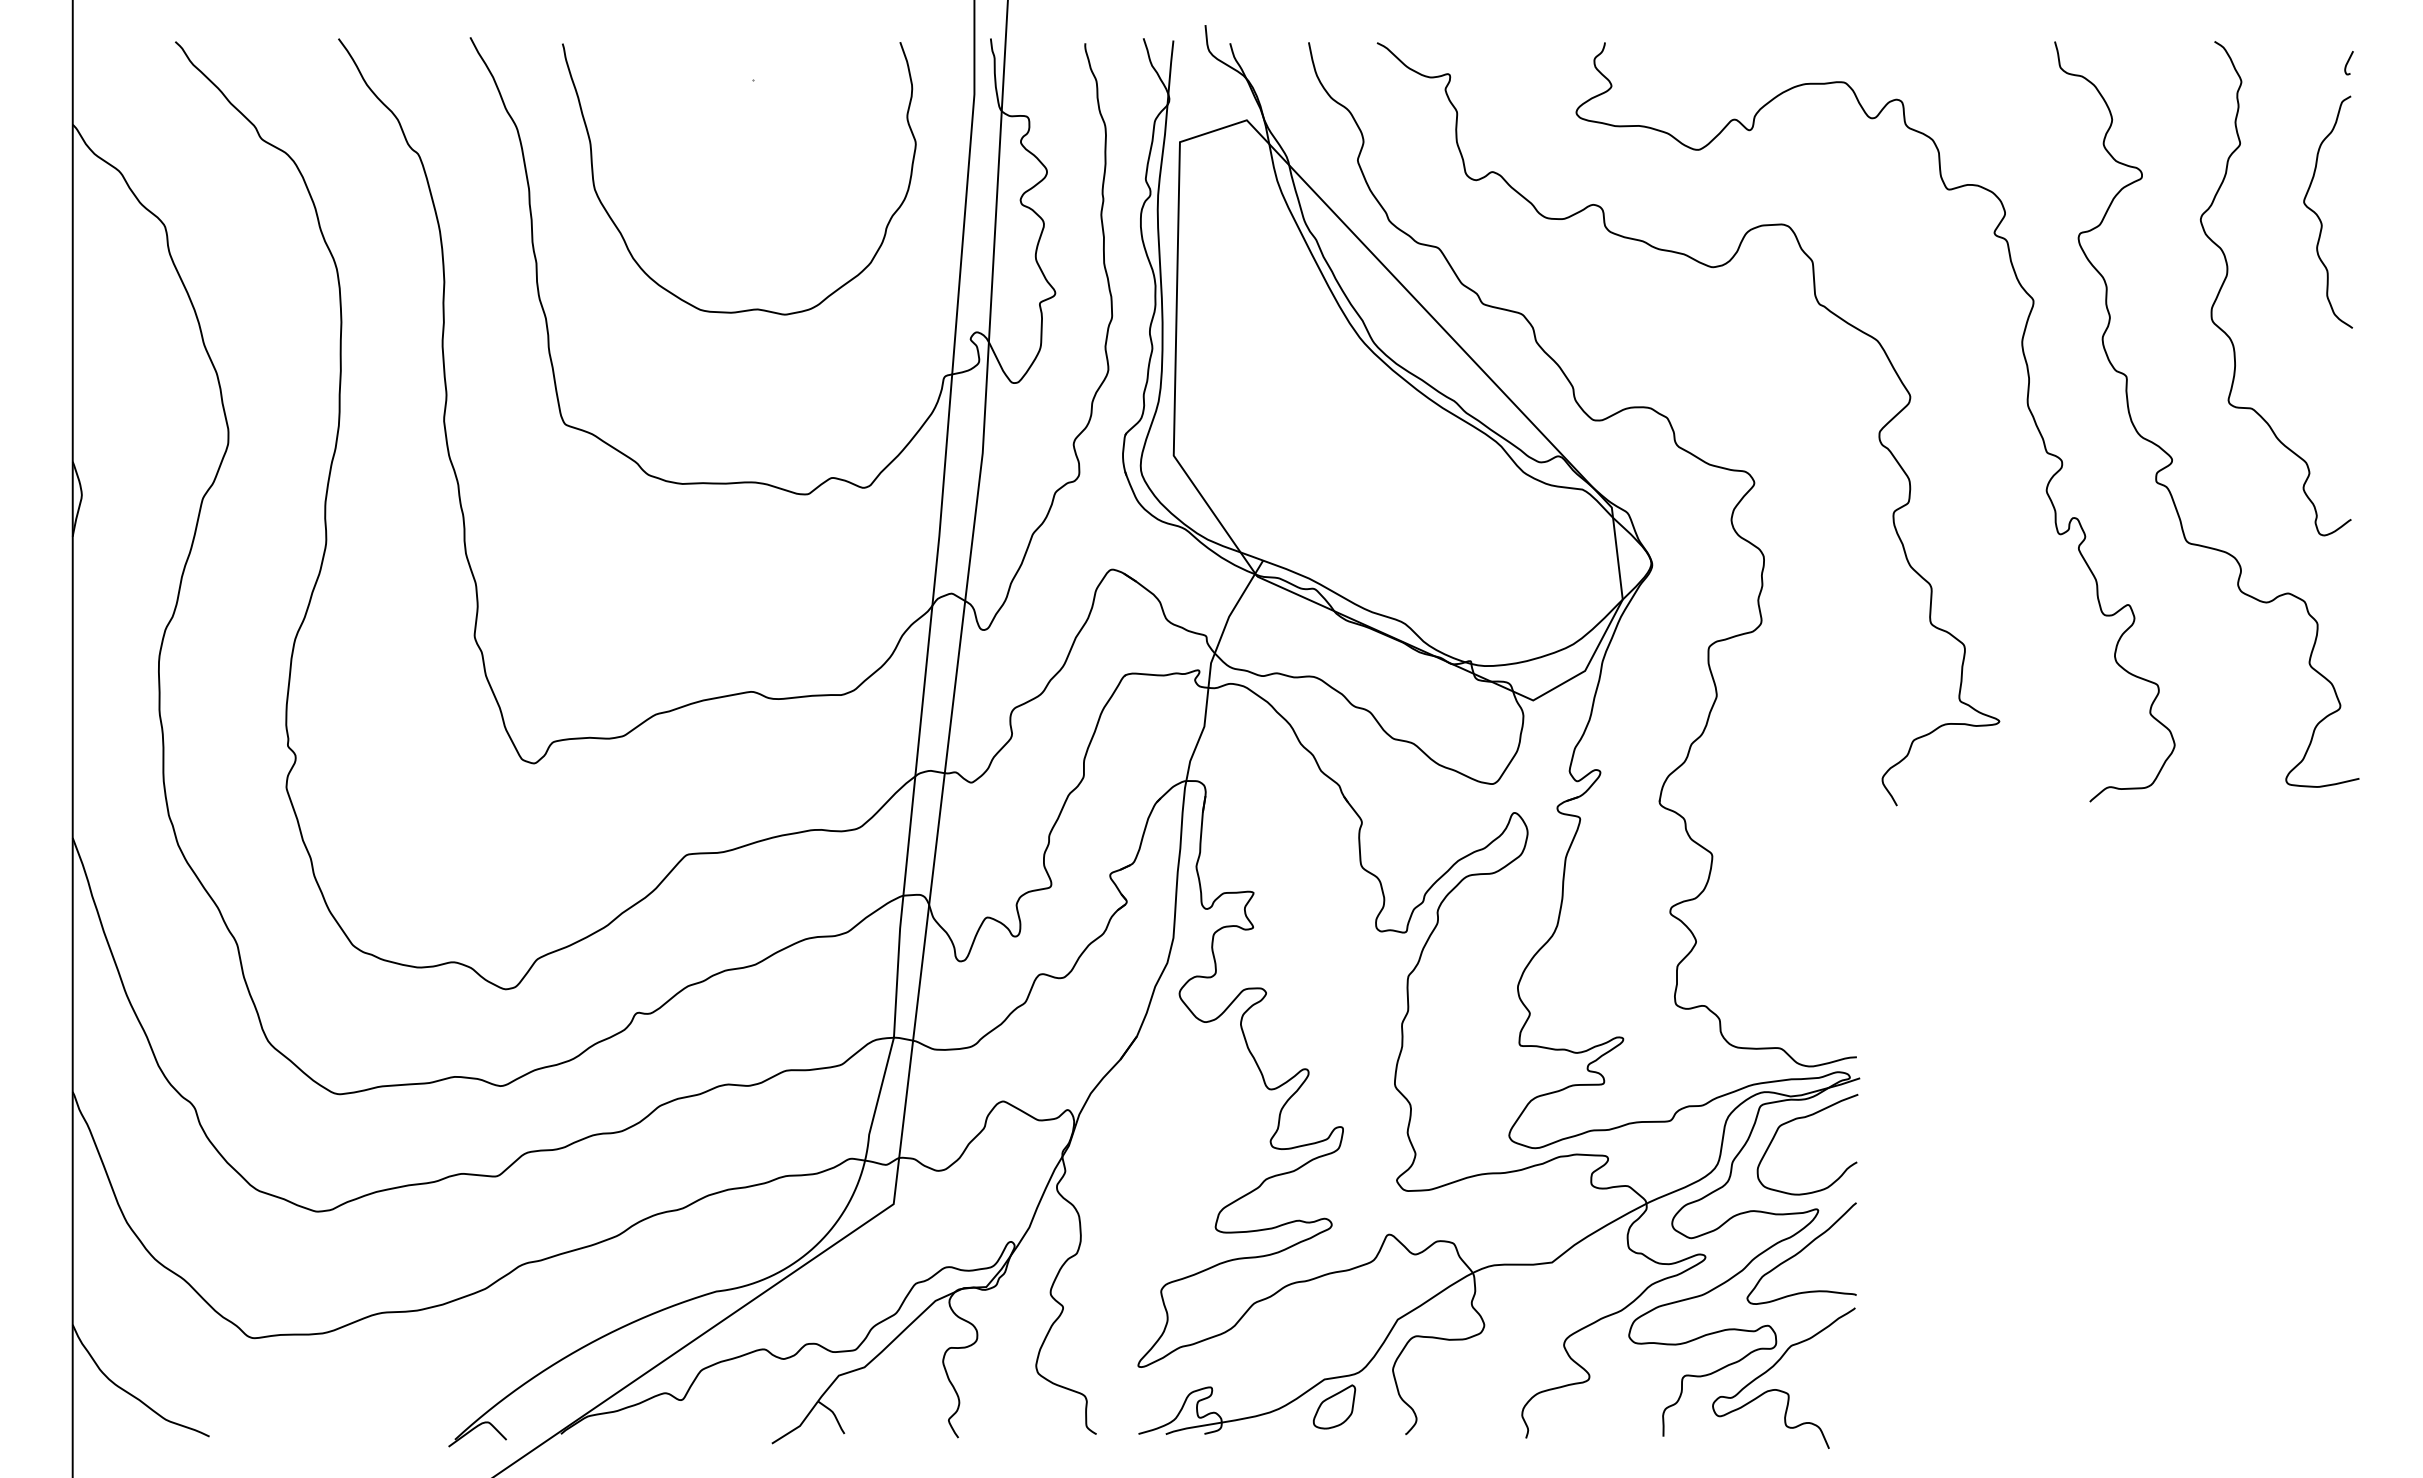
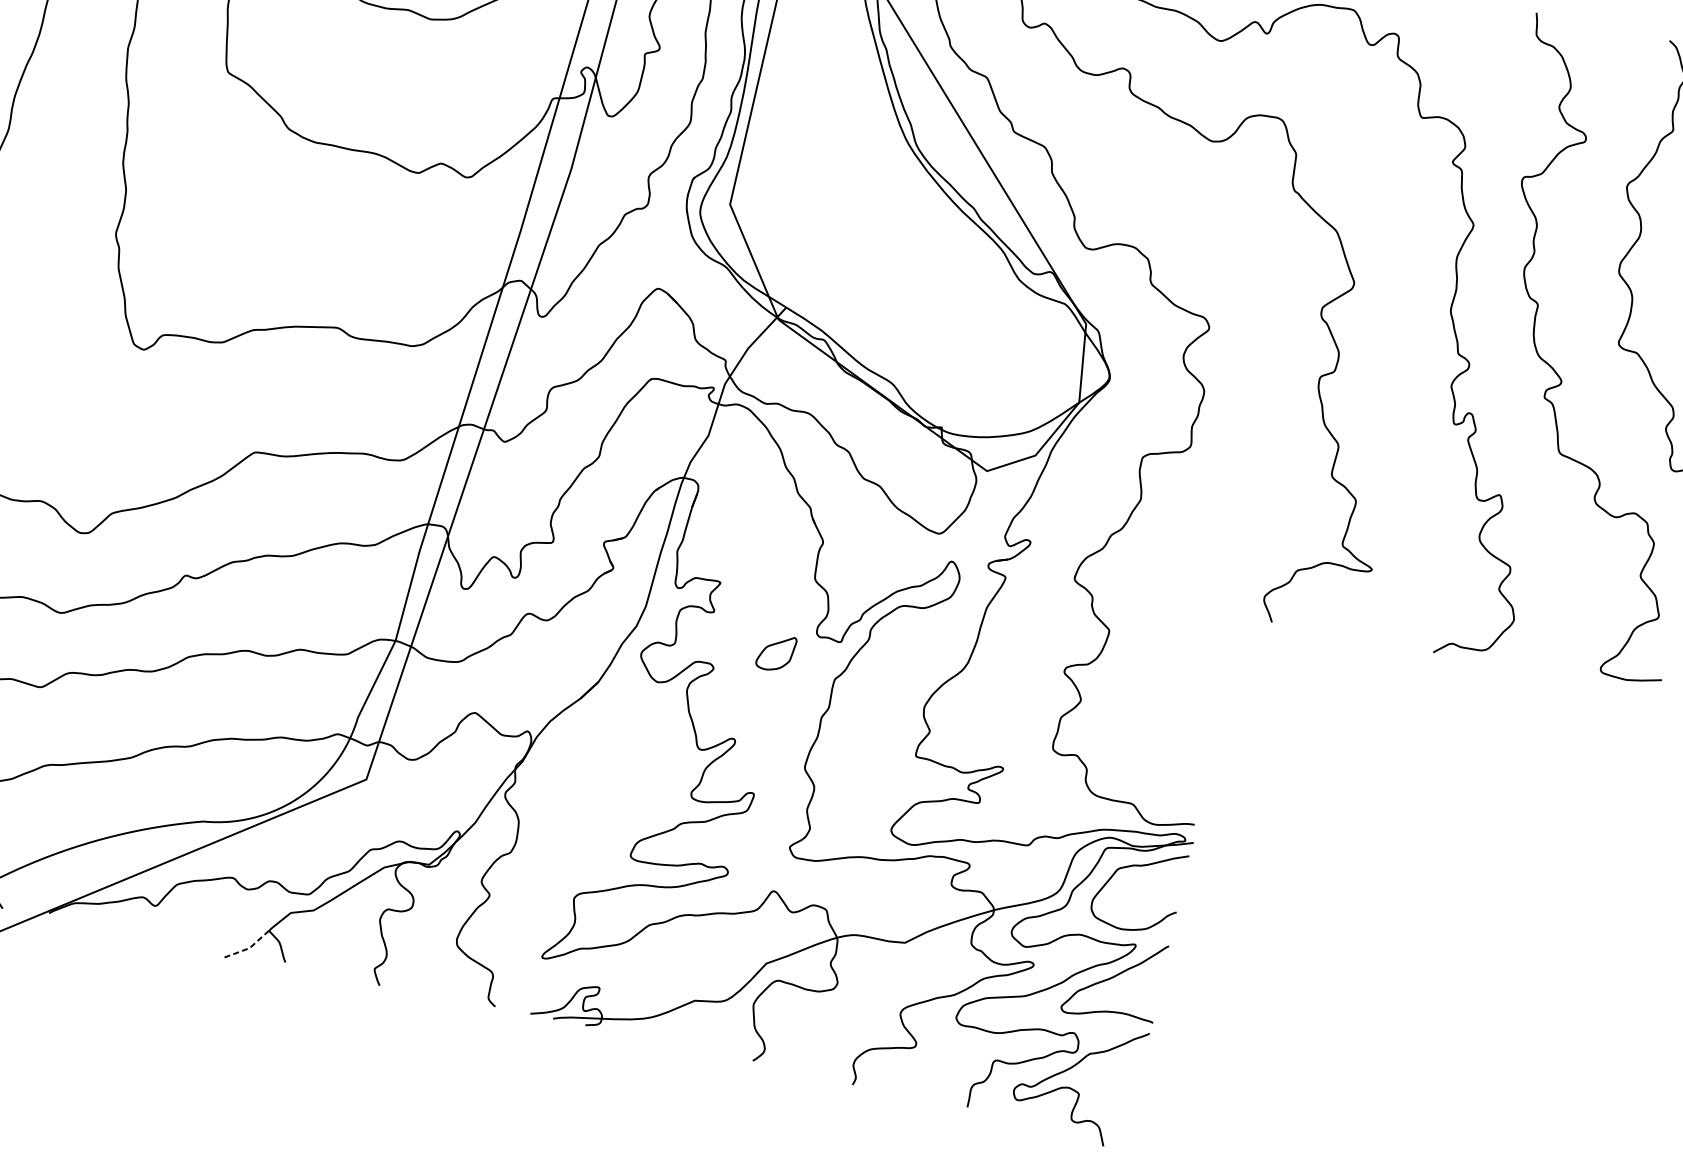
part: (1334, 1406) -> (776, 652), moved
line: (799, 1426) -> (249, 948), solid -> dashed

